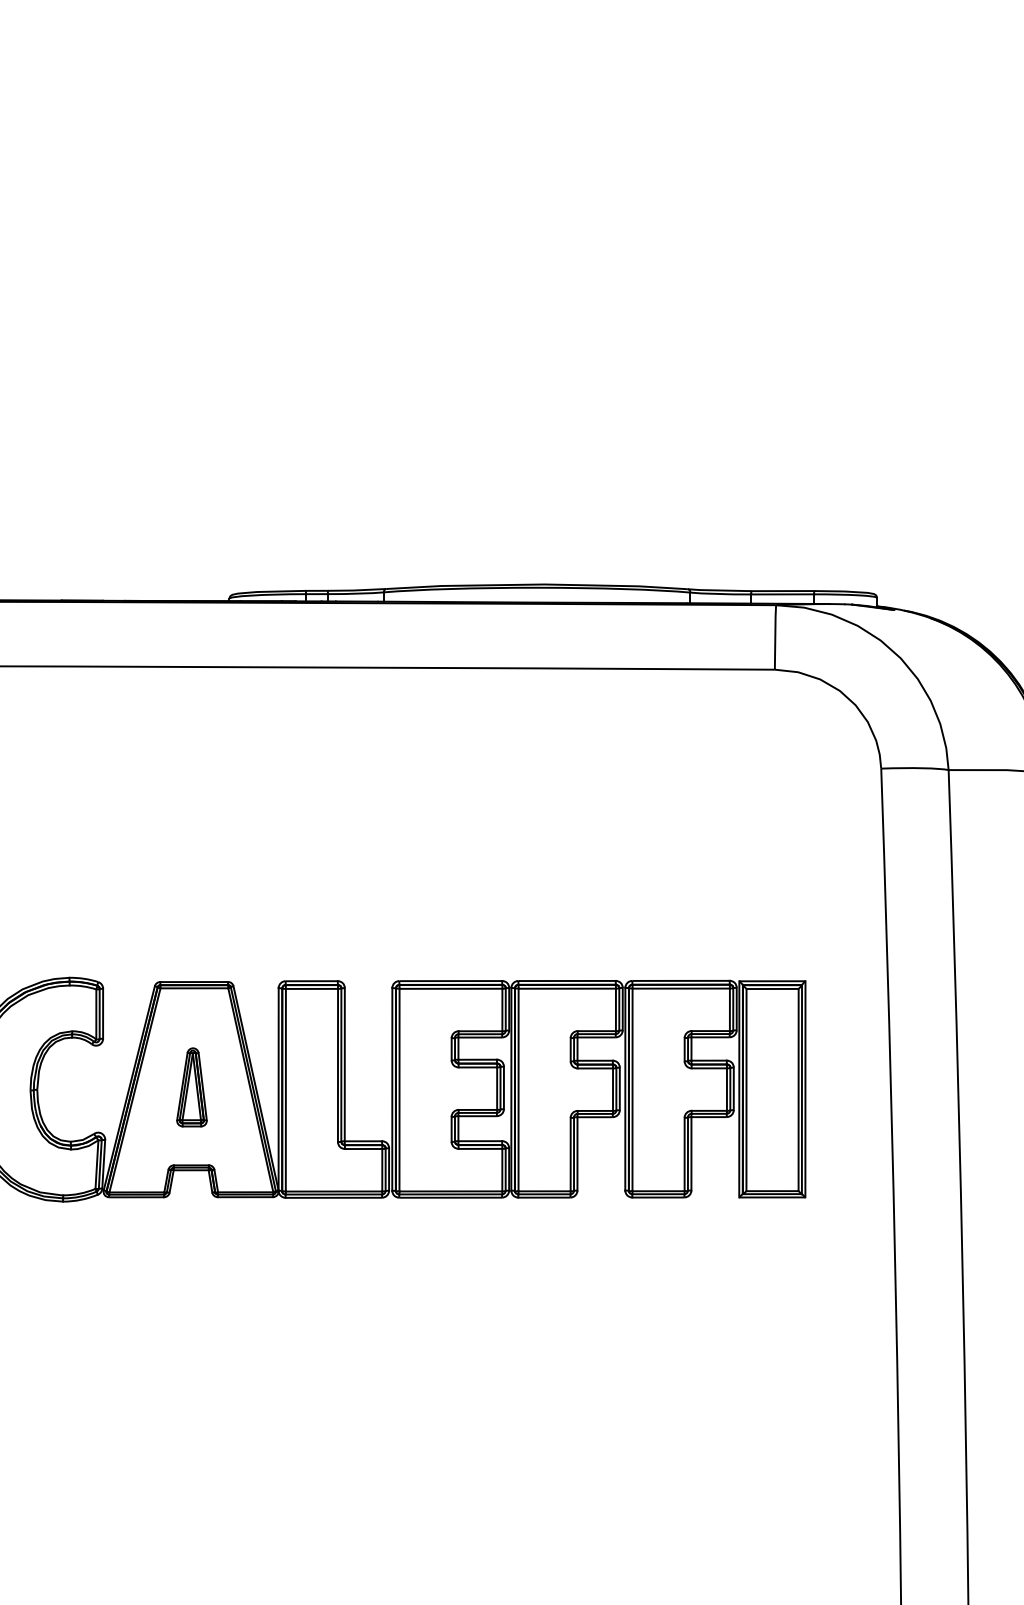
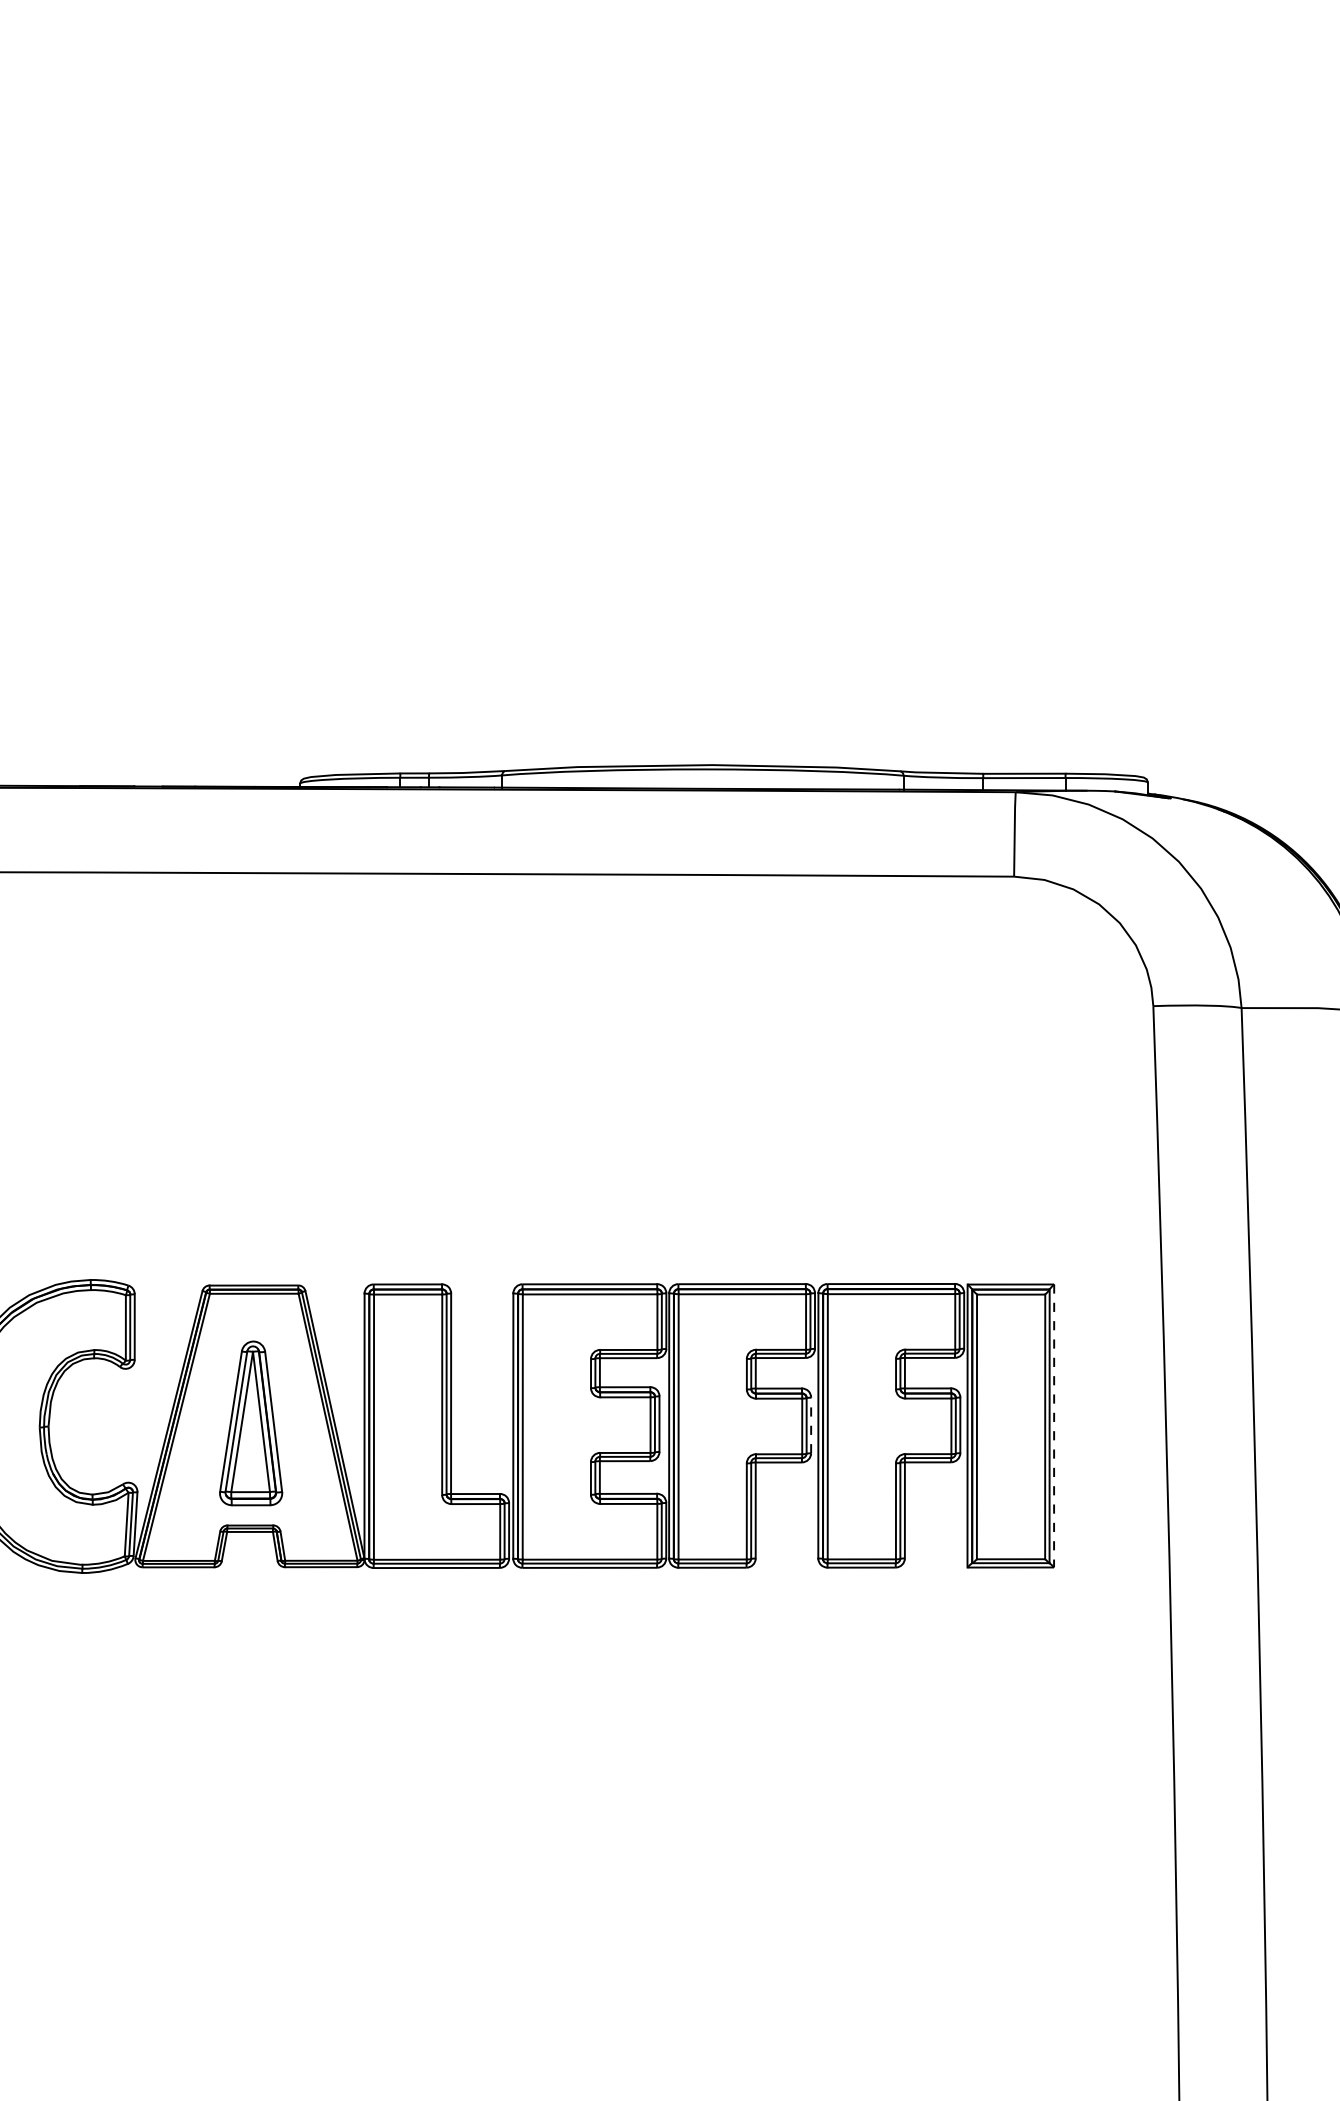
part: (191, 1087) -> (250, 1423), size x1.6
line: (620, 1088) -> (811, 1425), solid -> dashed
line: (805, 1089) -> (1054, 1426), solid -> dashed

